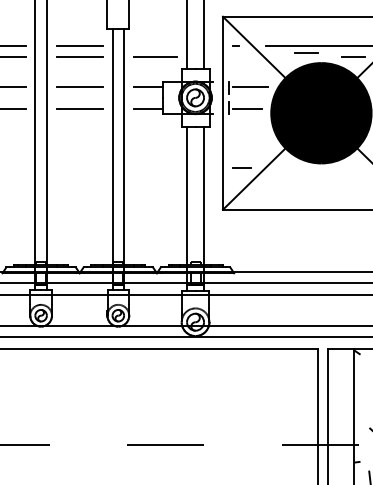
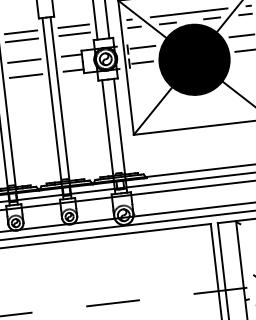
line: (155, 45) -> (73, 26), added
line: (306, 52) -> (167, 22), moved
line: (241, 167) -> (134, 26), moved

